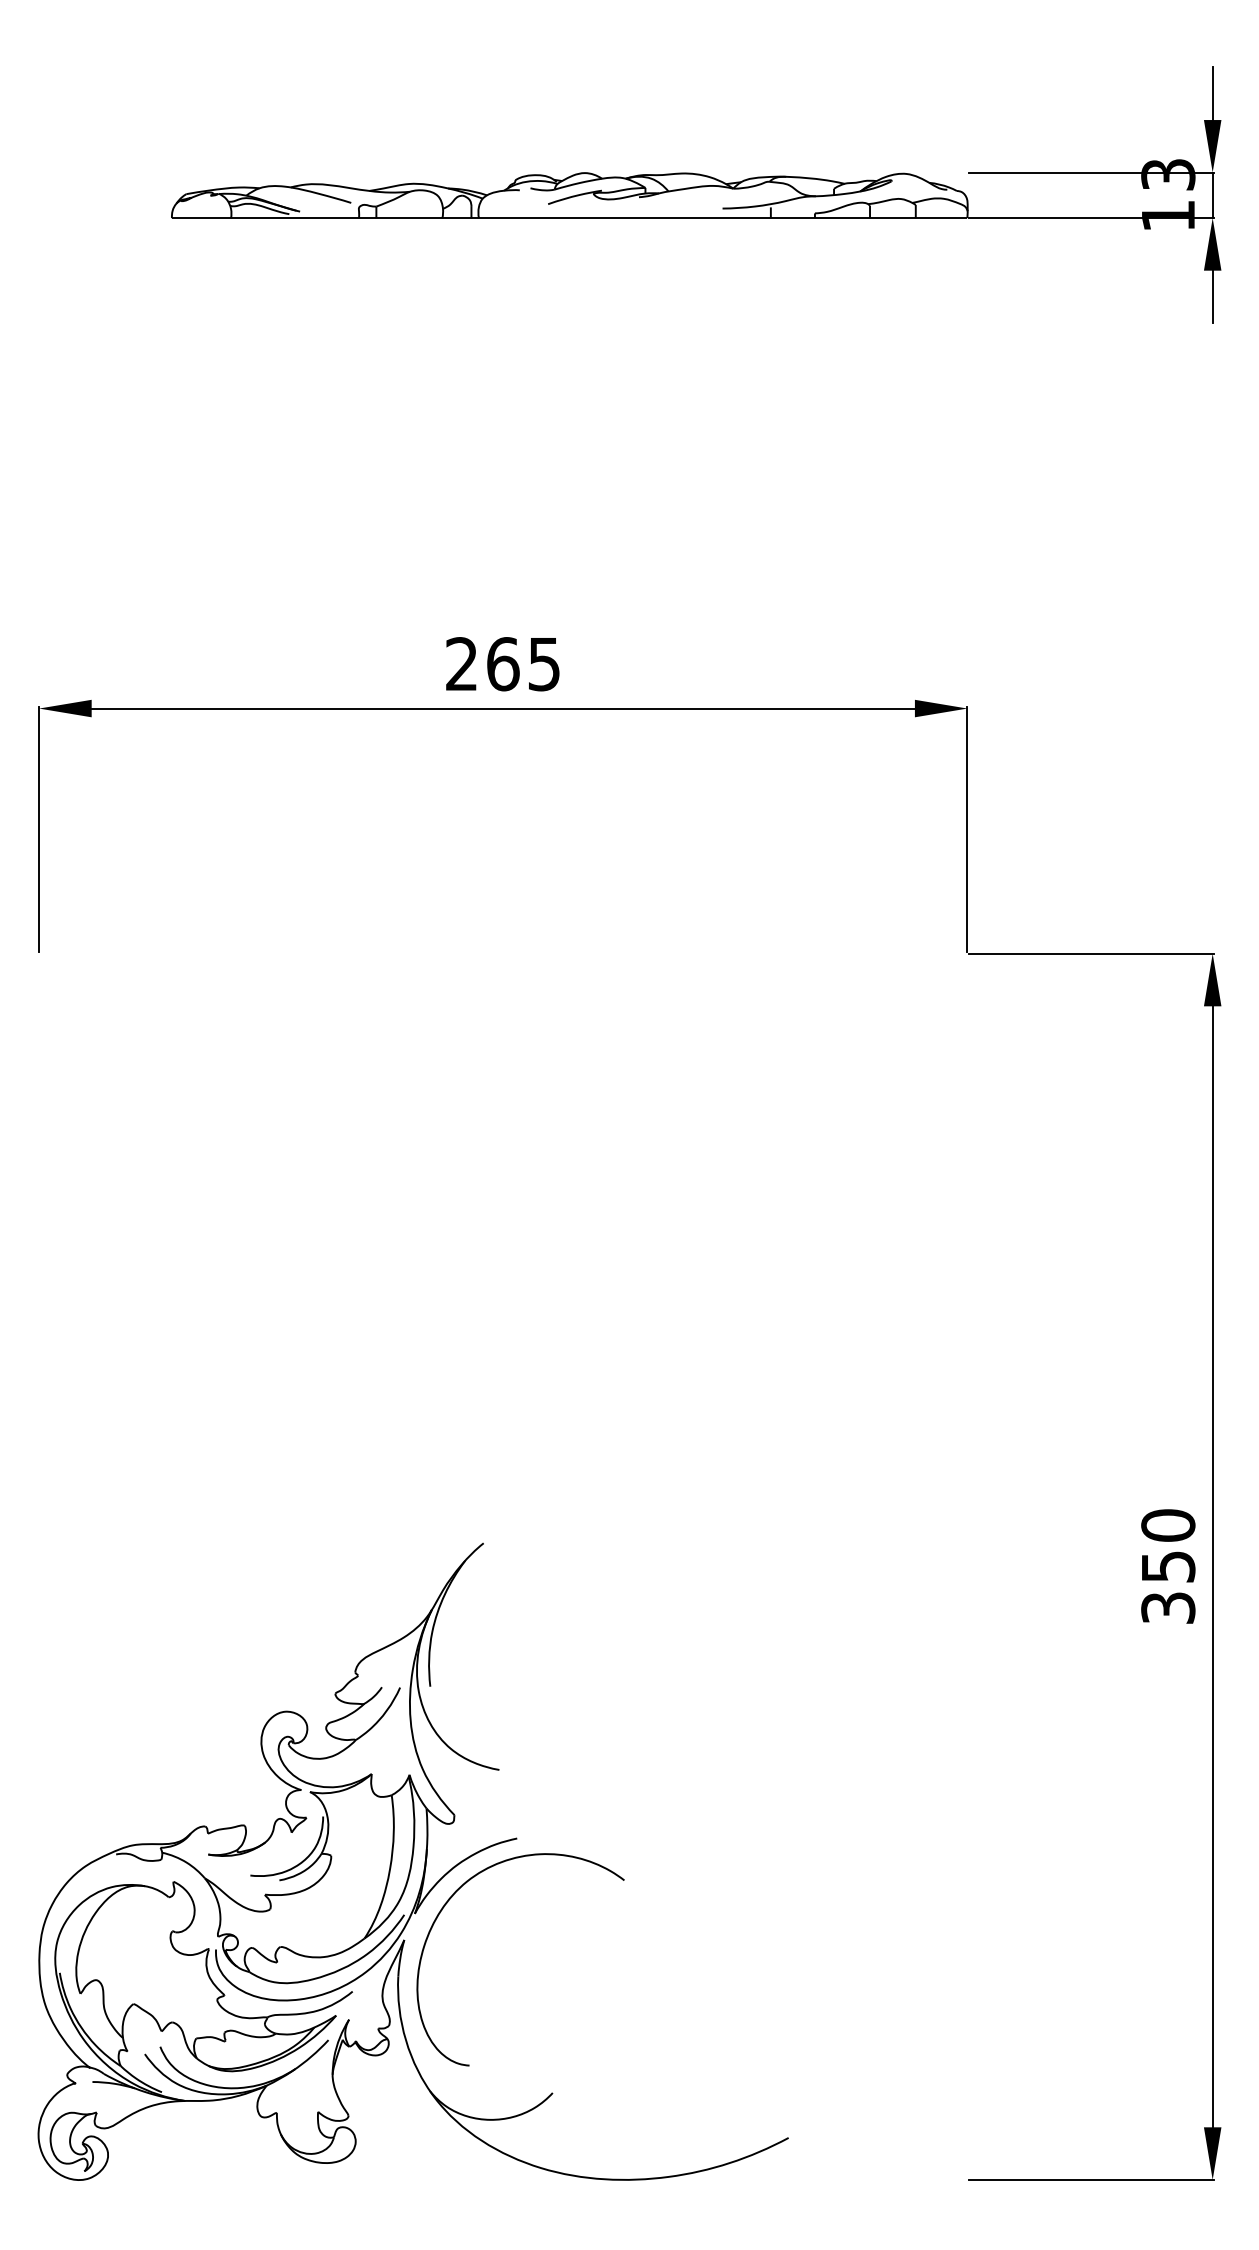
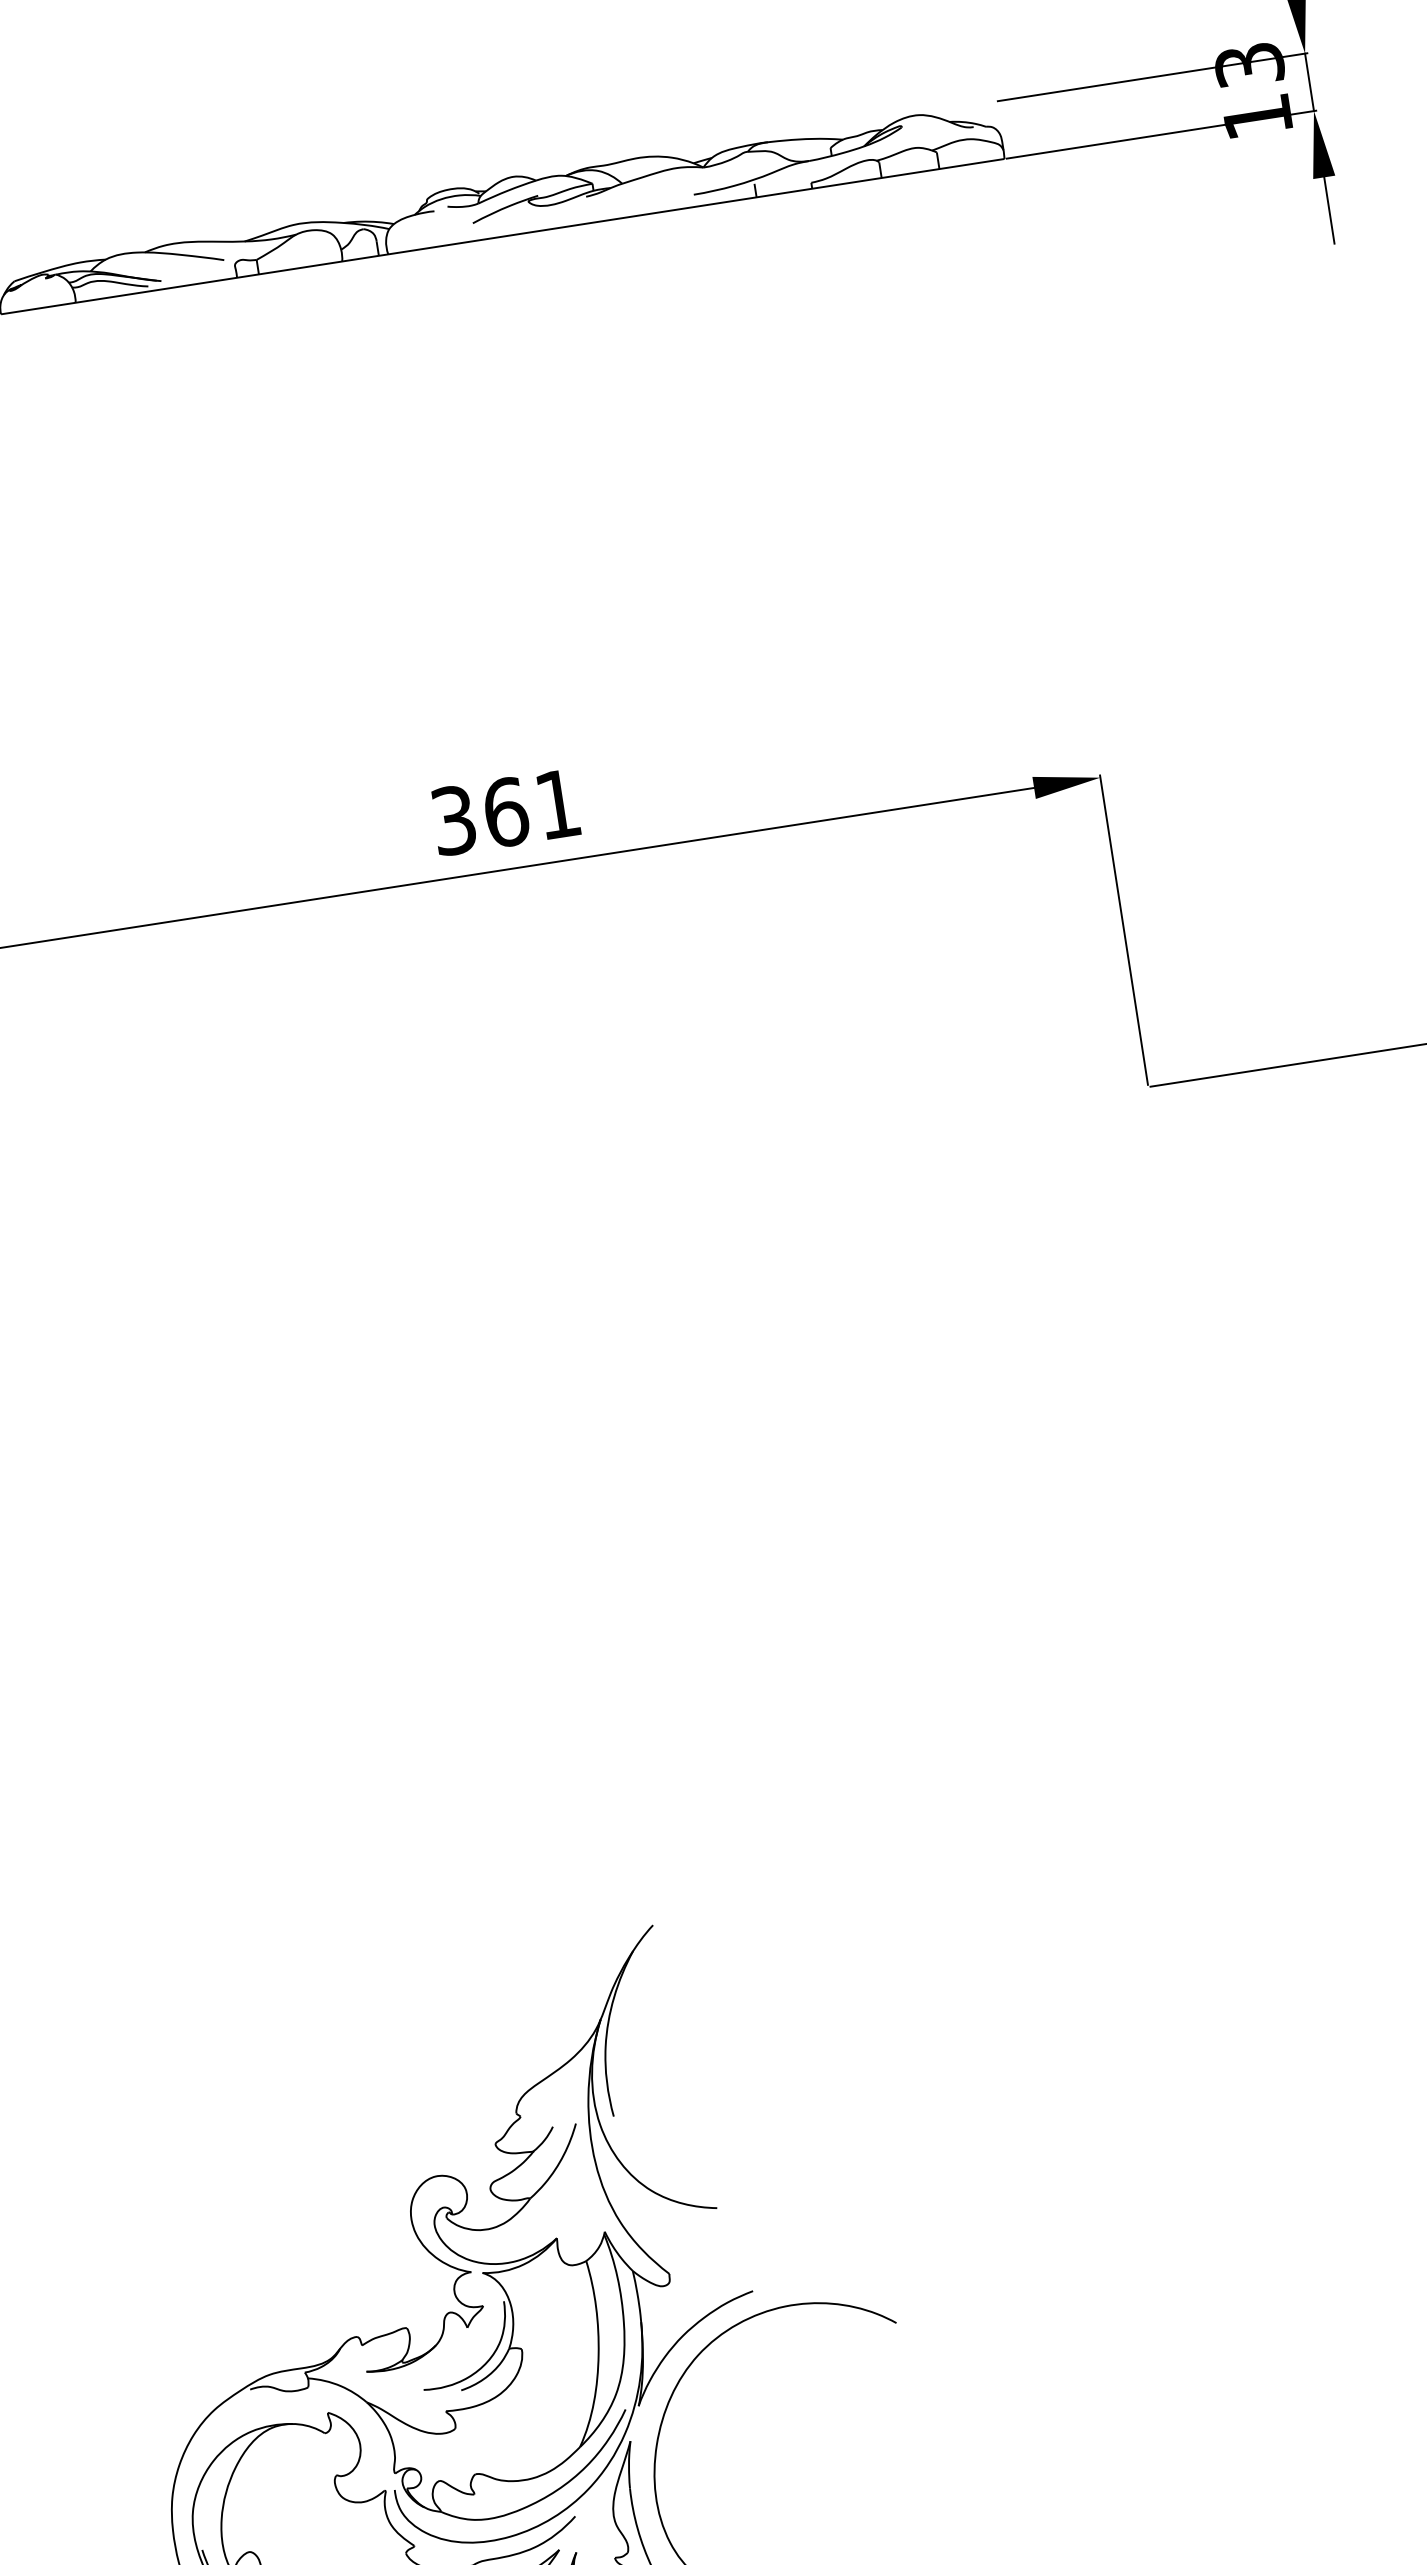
text: (502, 664) -> (505, 812), 265 -> 361

